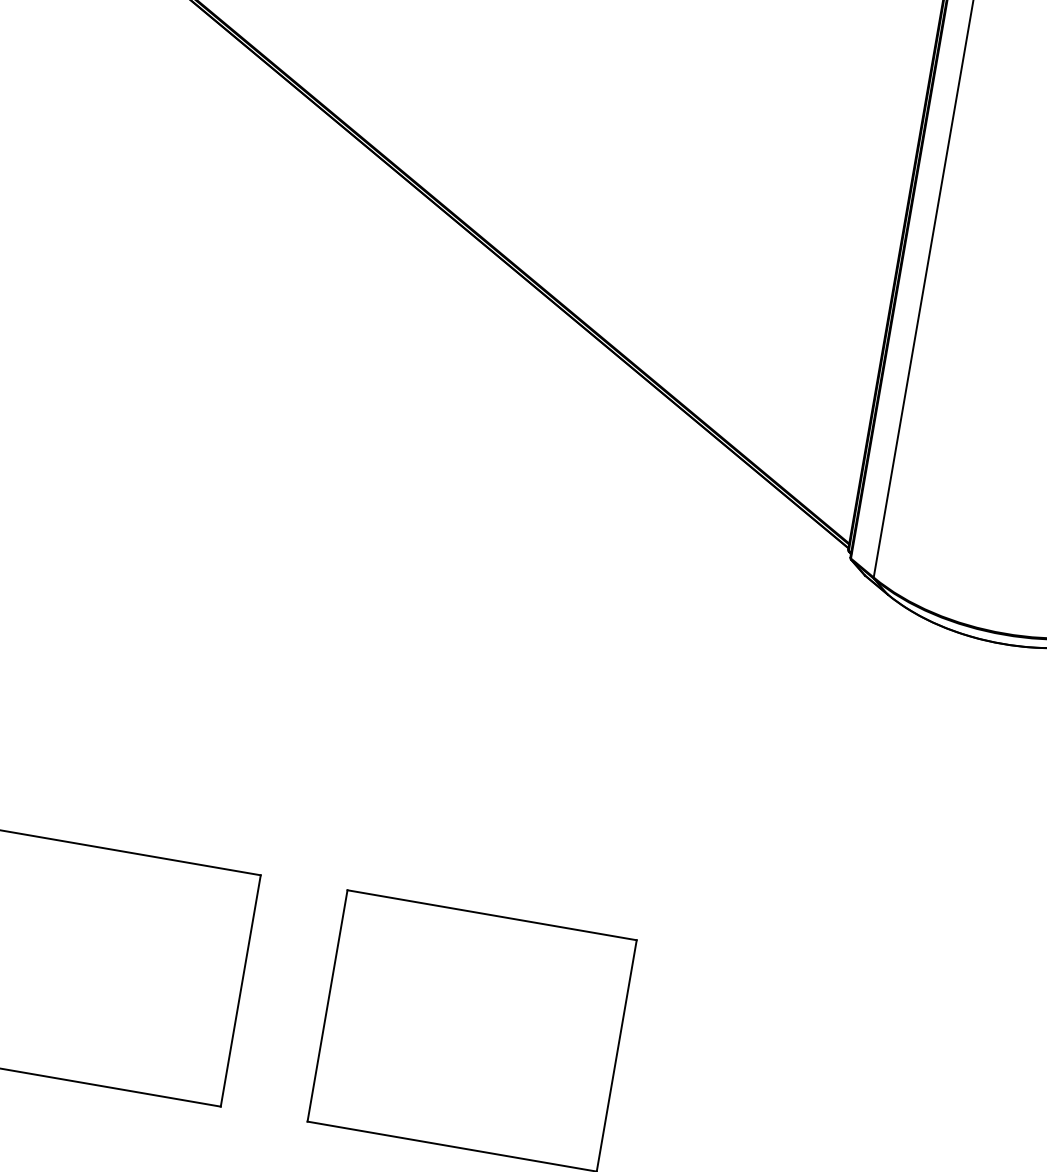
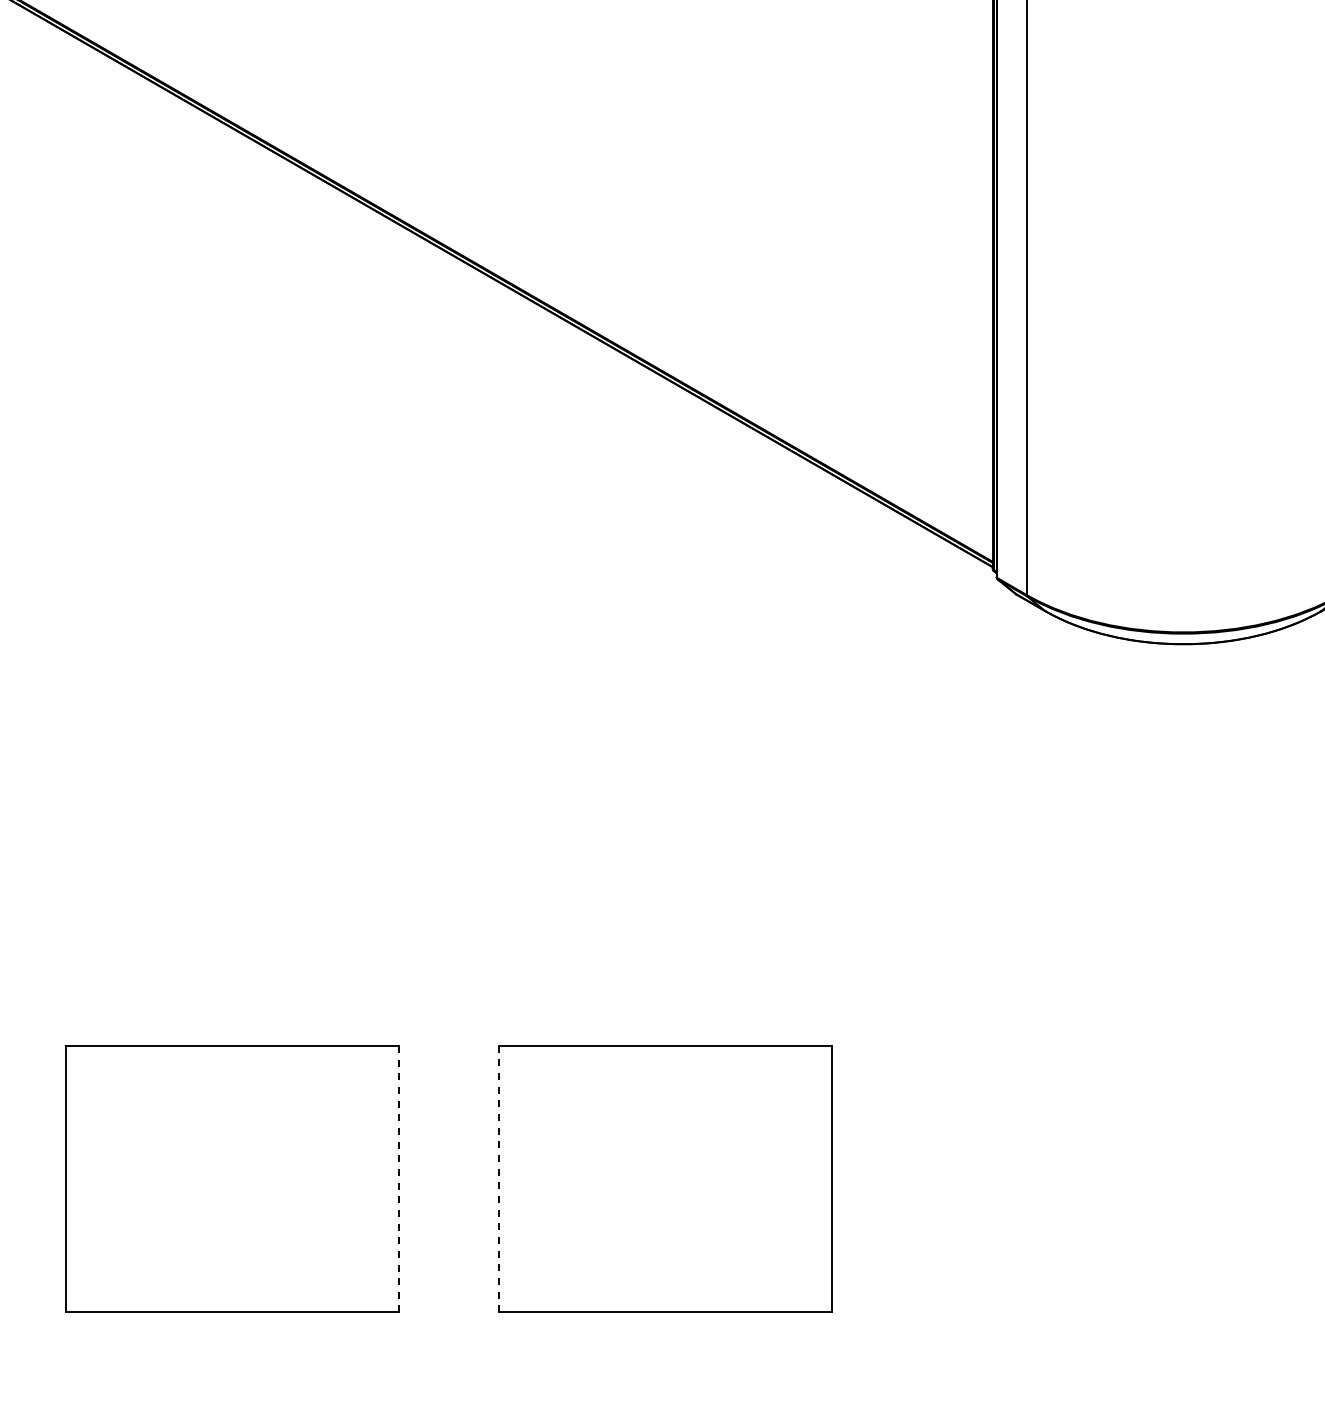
line: (240, 991) -> (398, 1179), solid -> dashed
line: (327, 1005) -> (498, 1178), solid -> dashed

